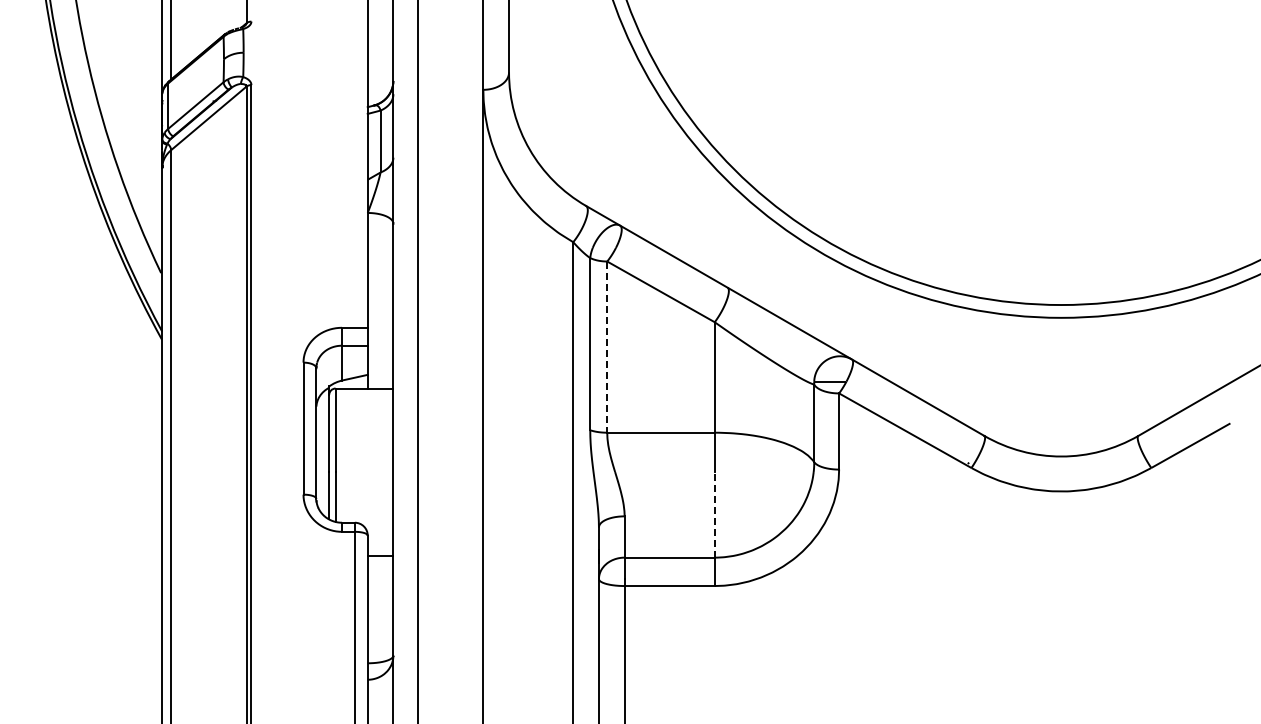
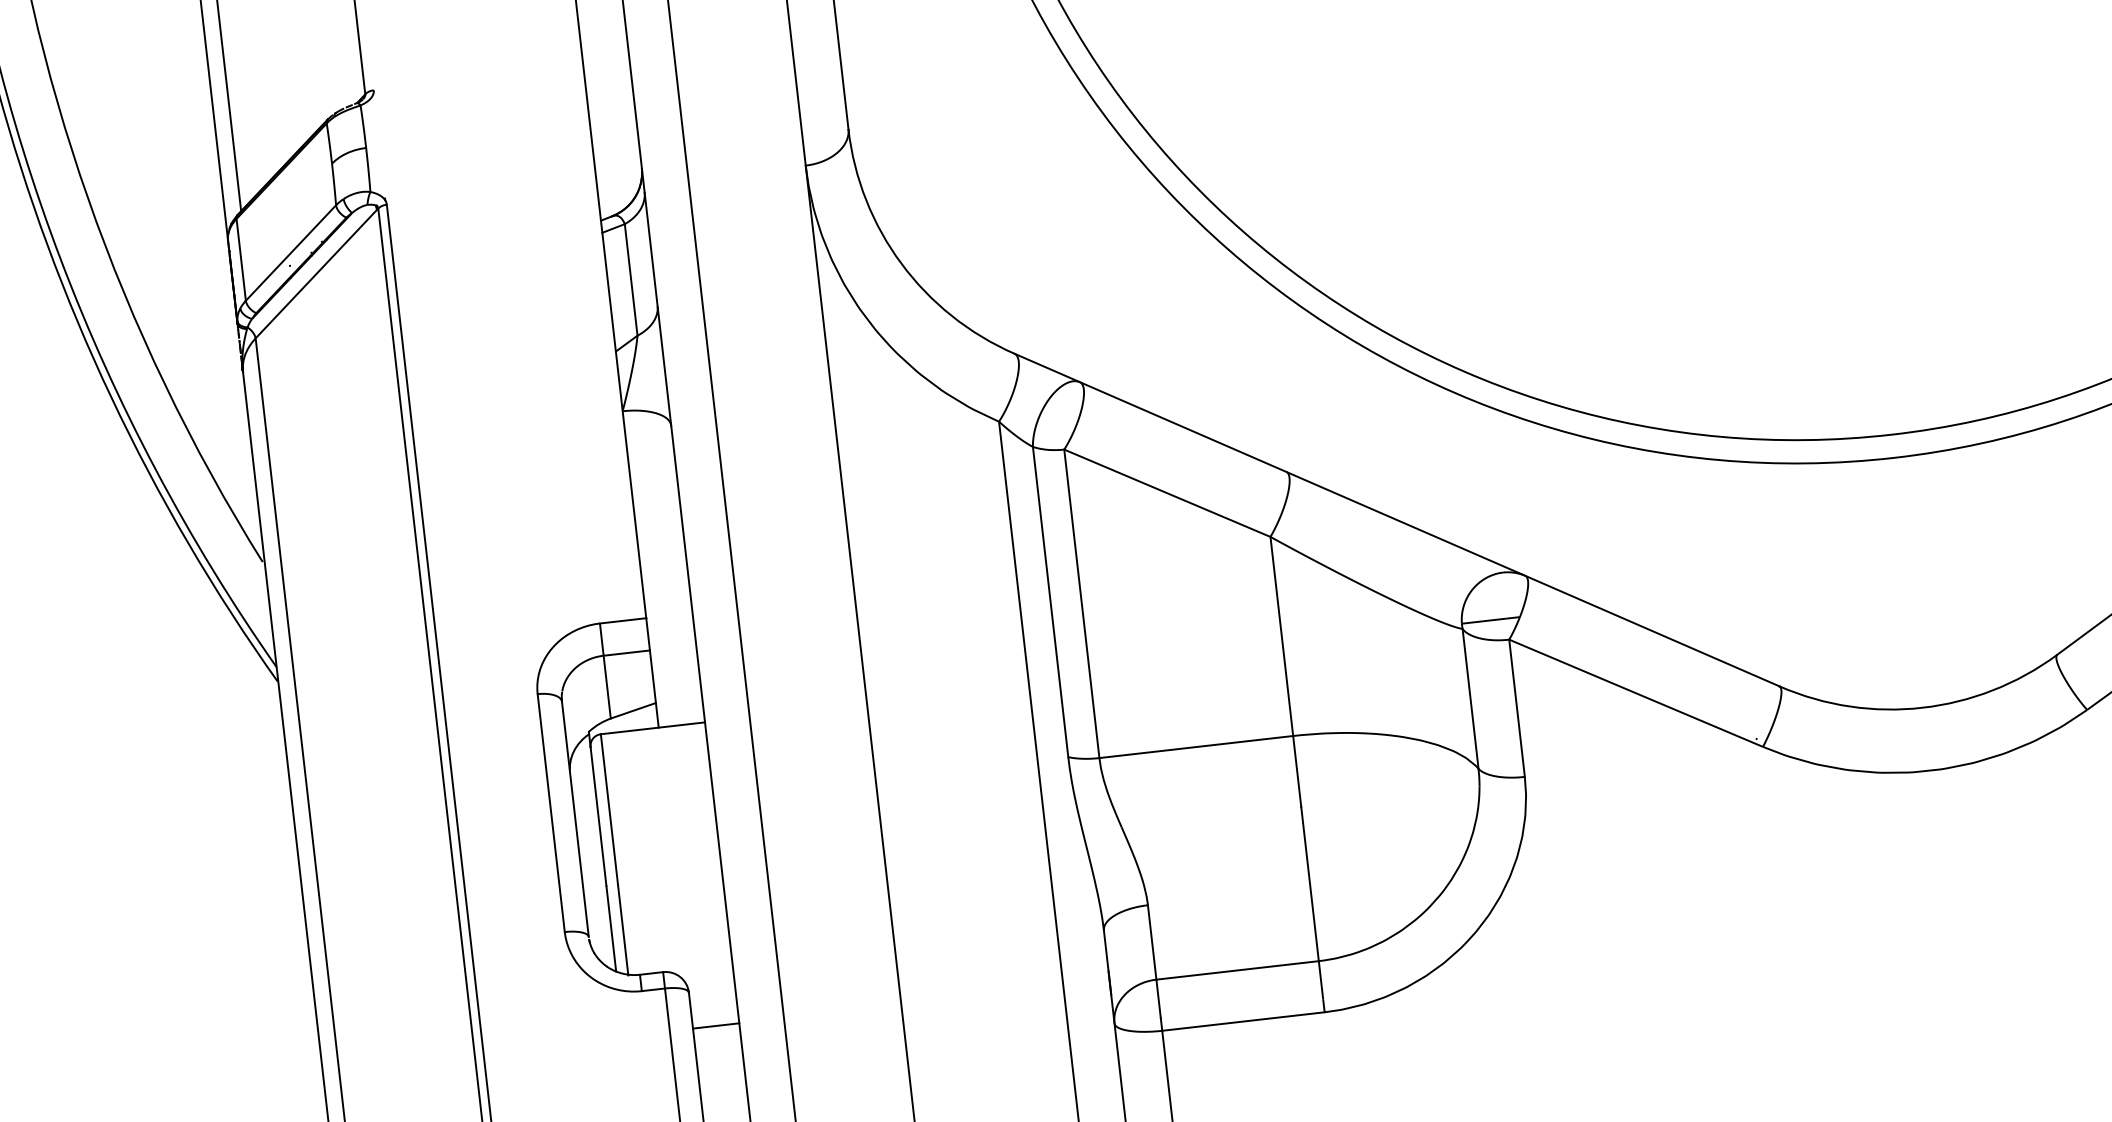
line: (607, 347) -> (1082, 604), dashed -> solid
line: (714, 514) -> (1309, 883), dashed -> solid

